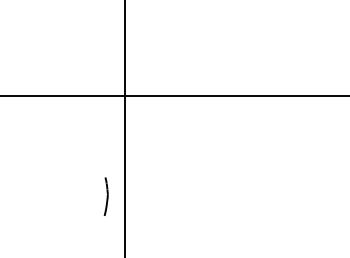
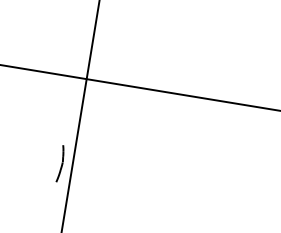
part: (105, 196) -> (60, 163), moved

